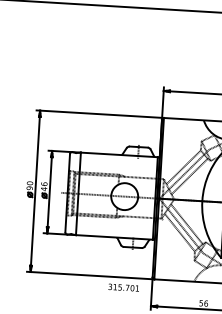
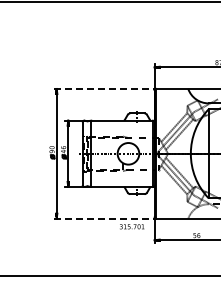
line: (100, 113) -> (105, 88), solid -> dashed
line: (91, 275) -> (105, 218), solid -> dashed

